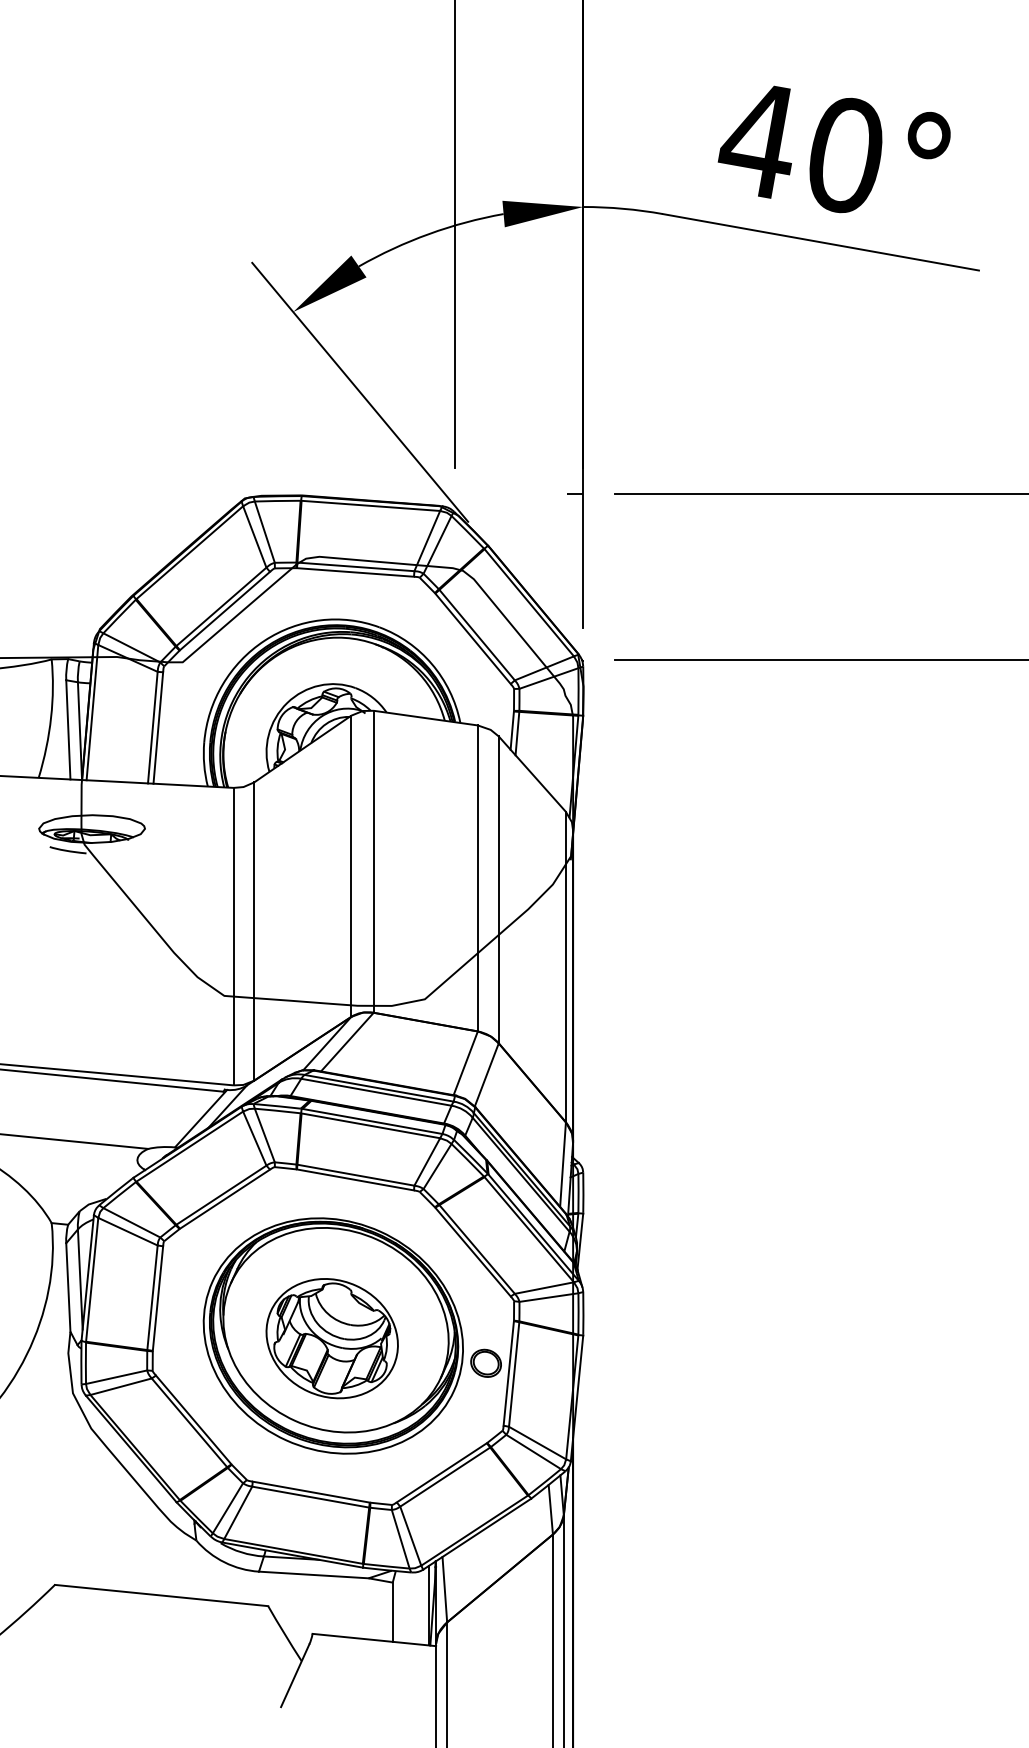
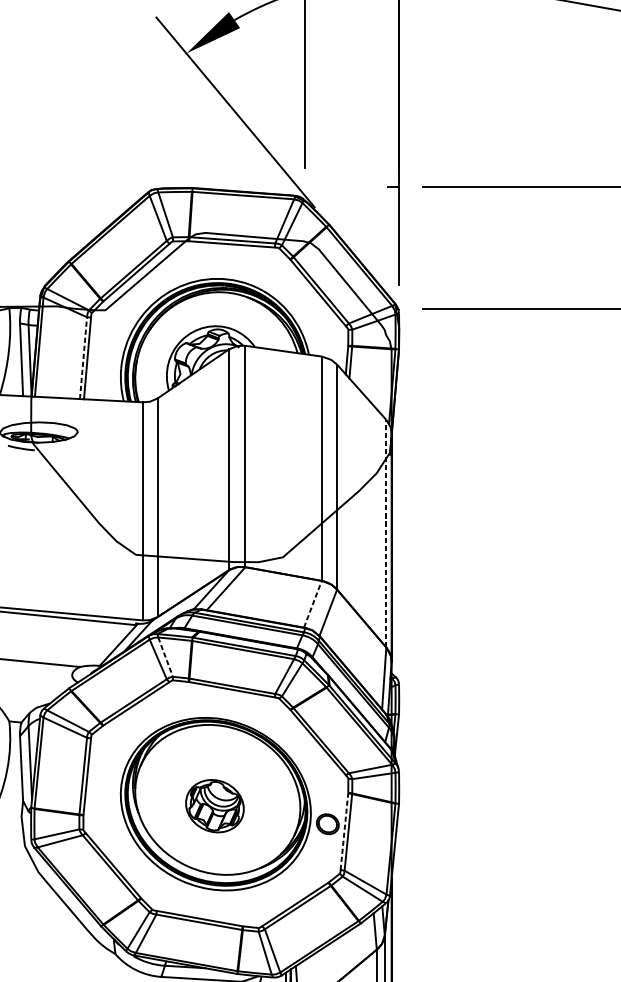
line: (152, 727) -> (83, 358), solid -> dashed
line: (565, 966) -> (386, 533), solid -> dashed
line: (465, 1062) -> (312, 603), solid -> dashed
line: (265, 1135) -> (166, 657), solid -> dashed
part: (331, 1338) -> (214, 805), size x0.6
line: (508, 1373) -> (344, 831), solid -> dashed

